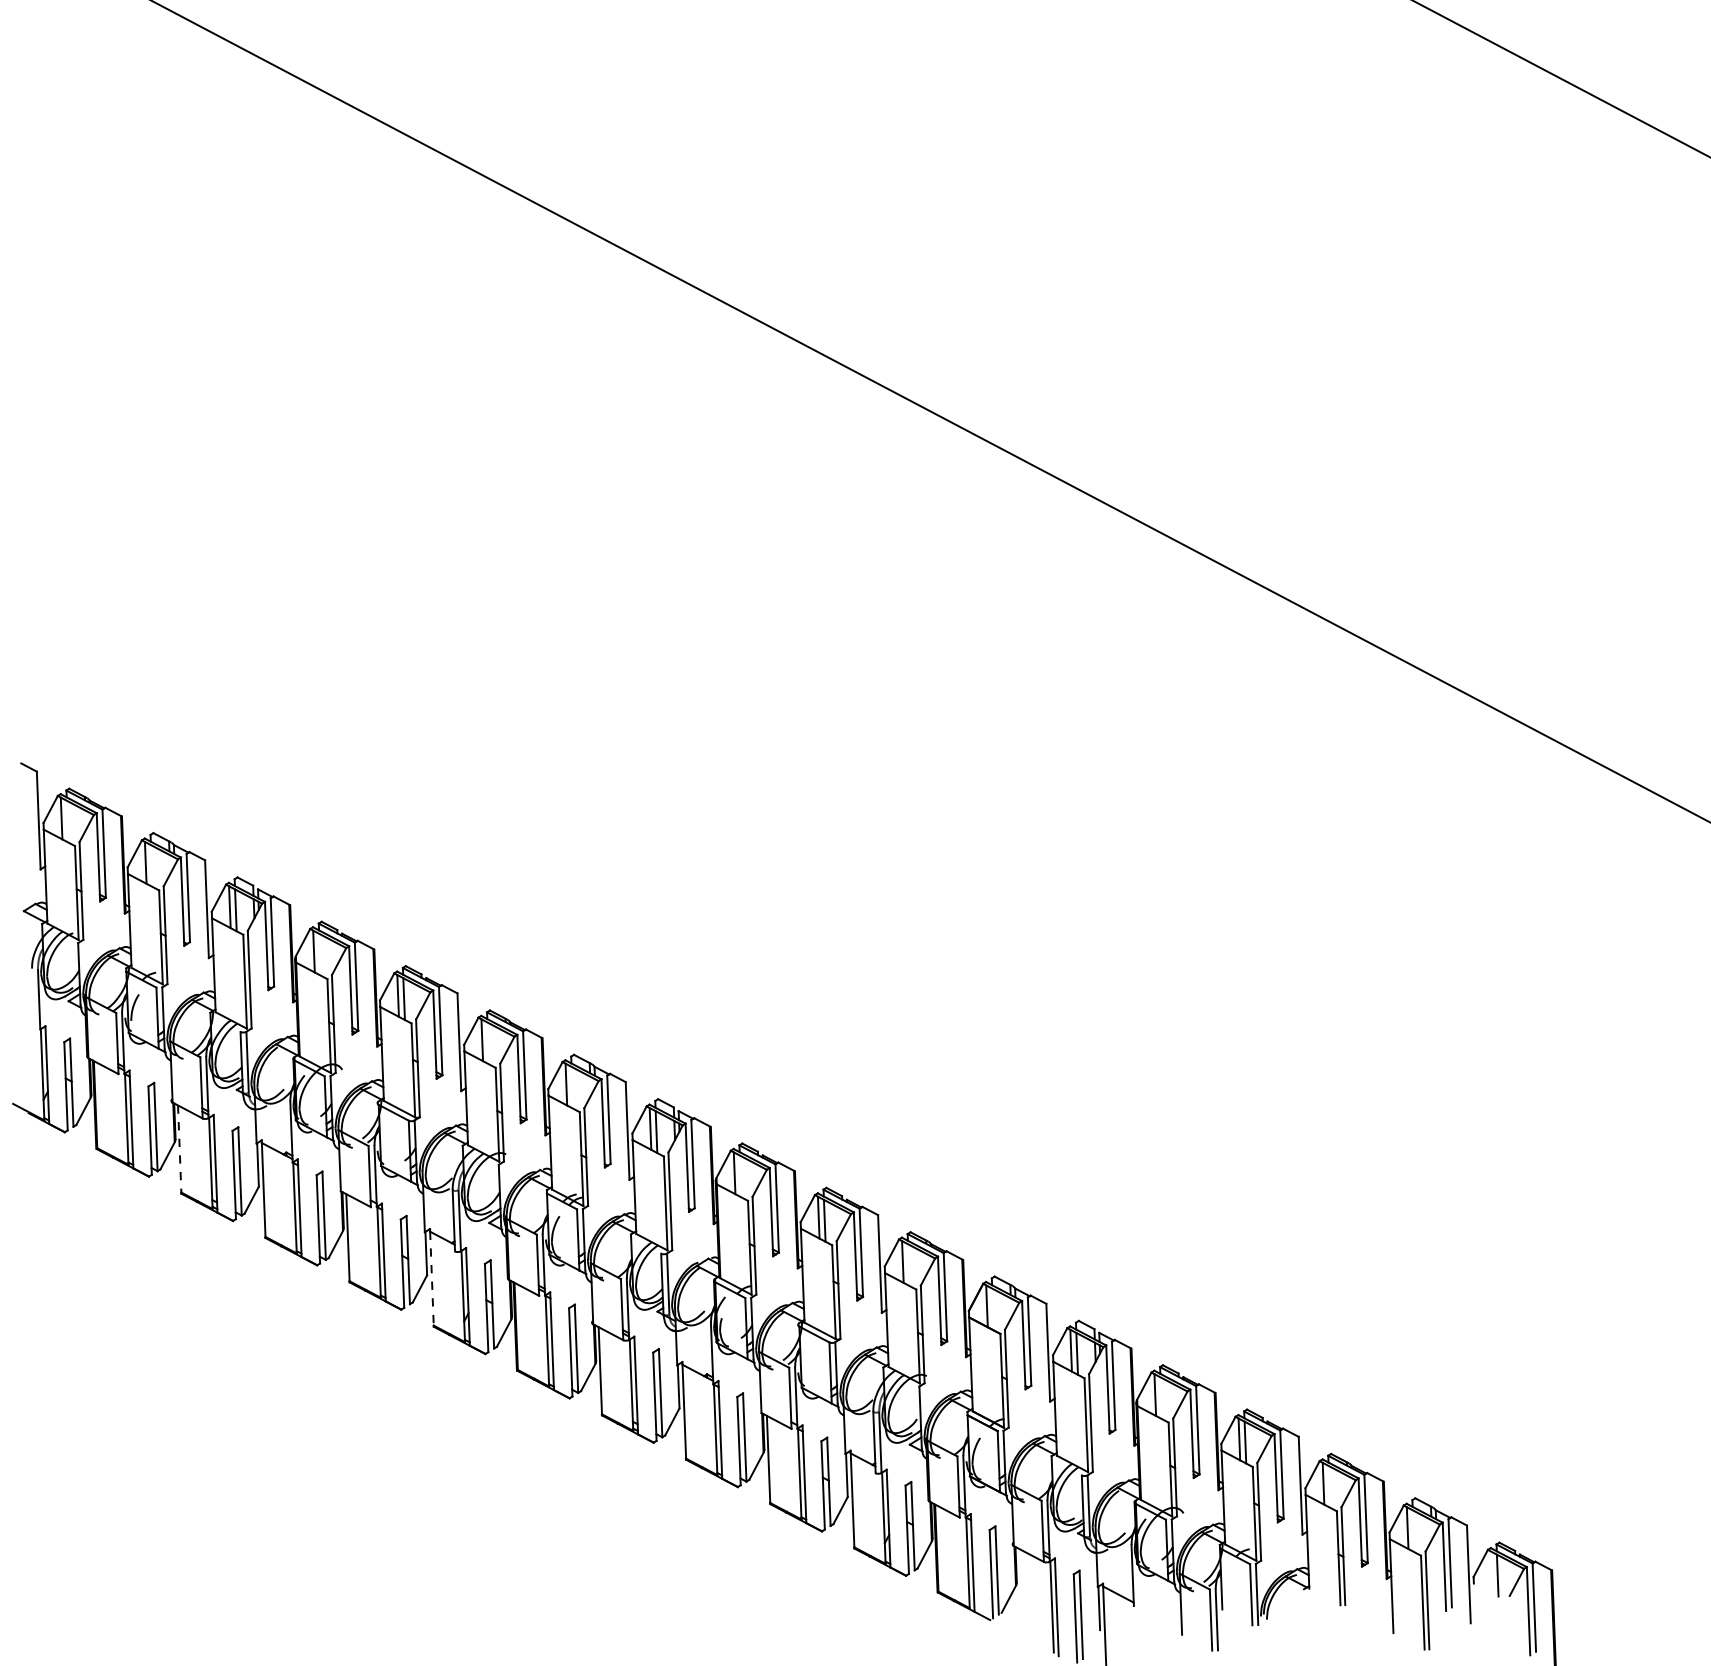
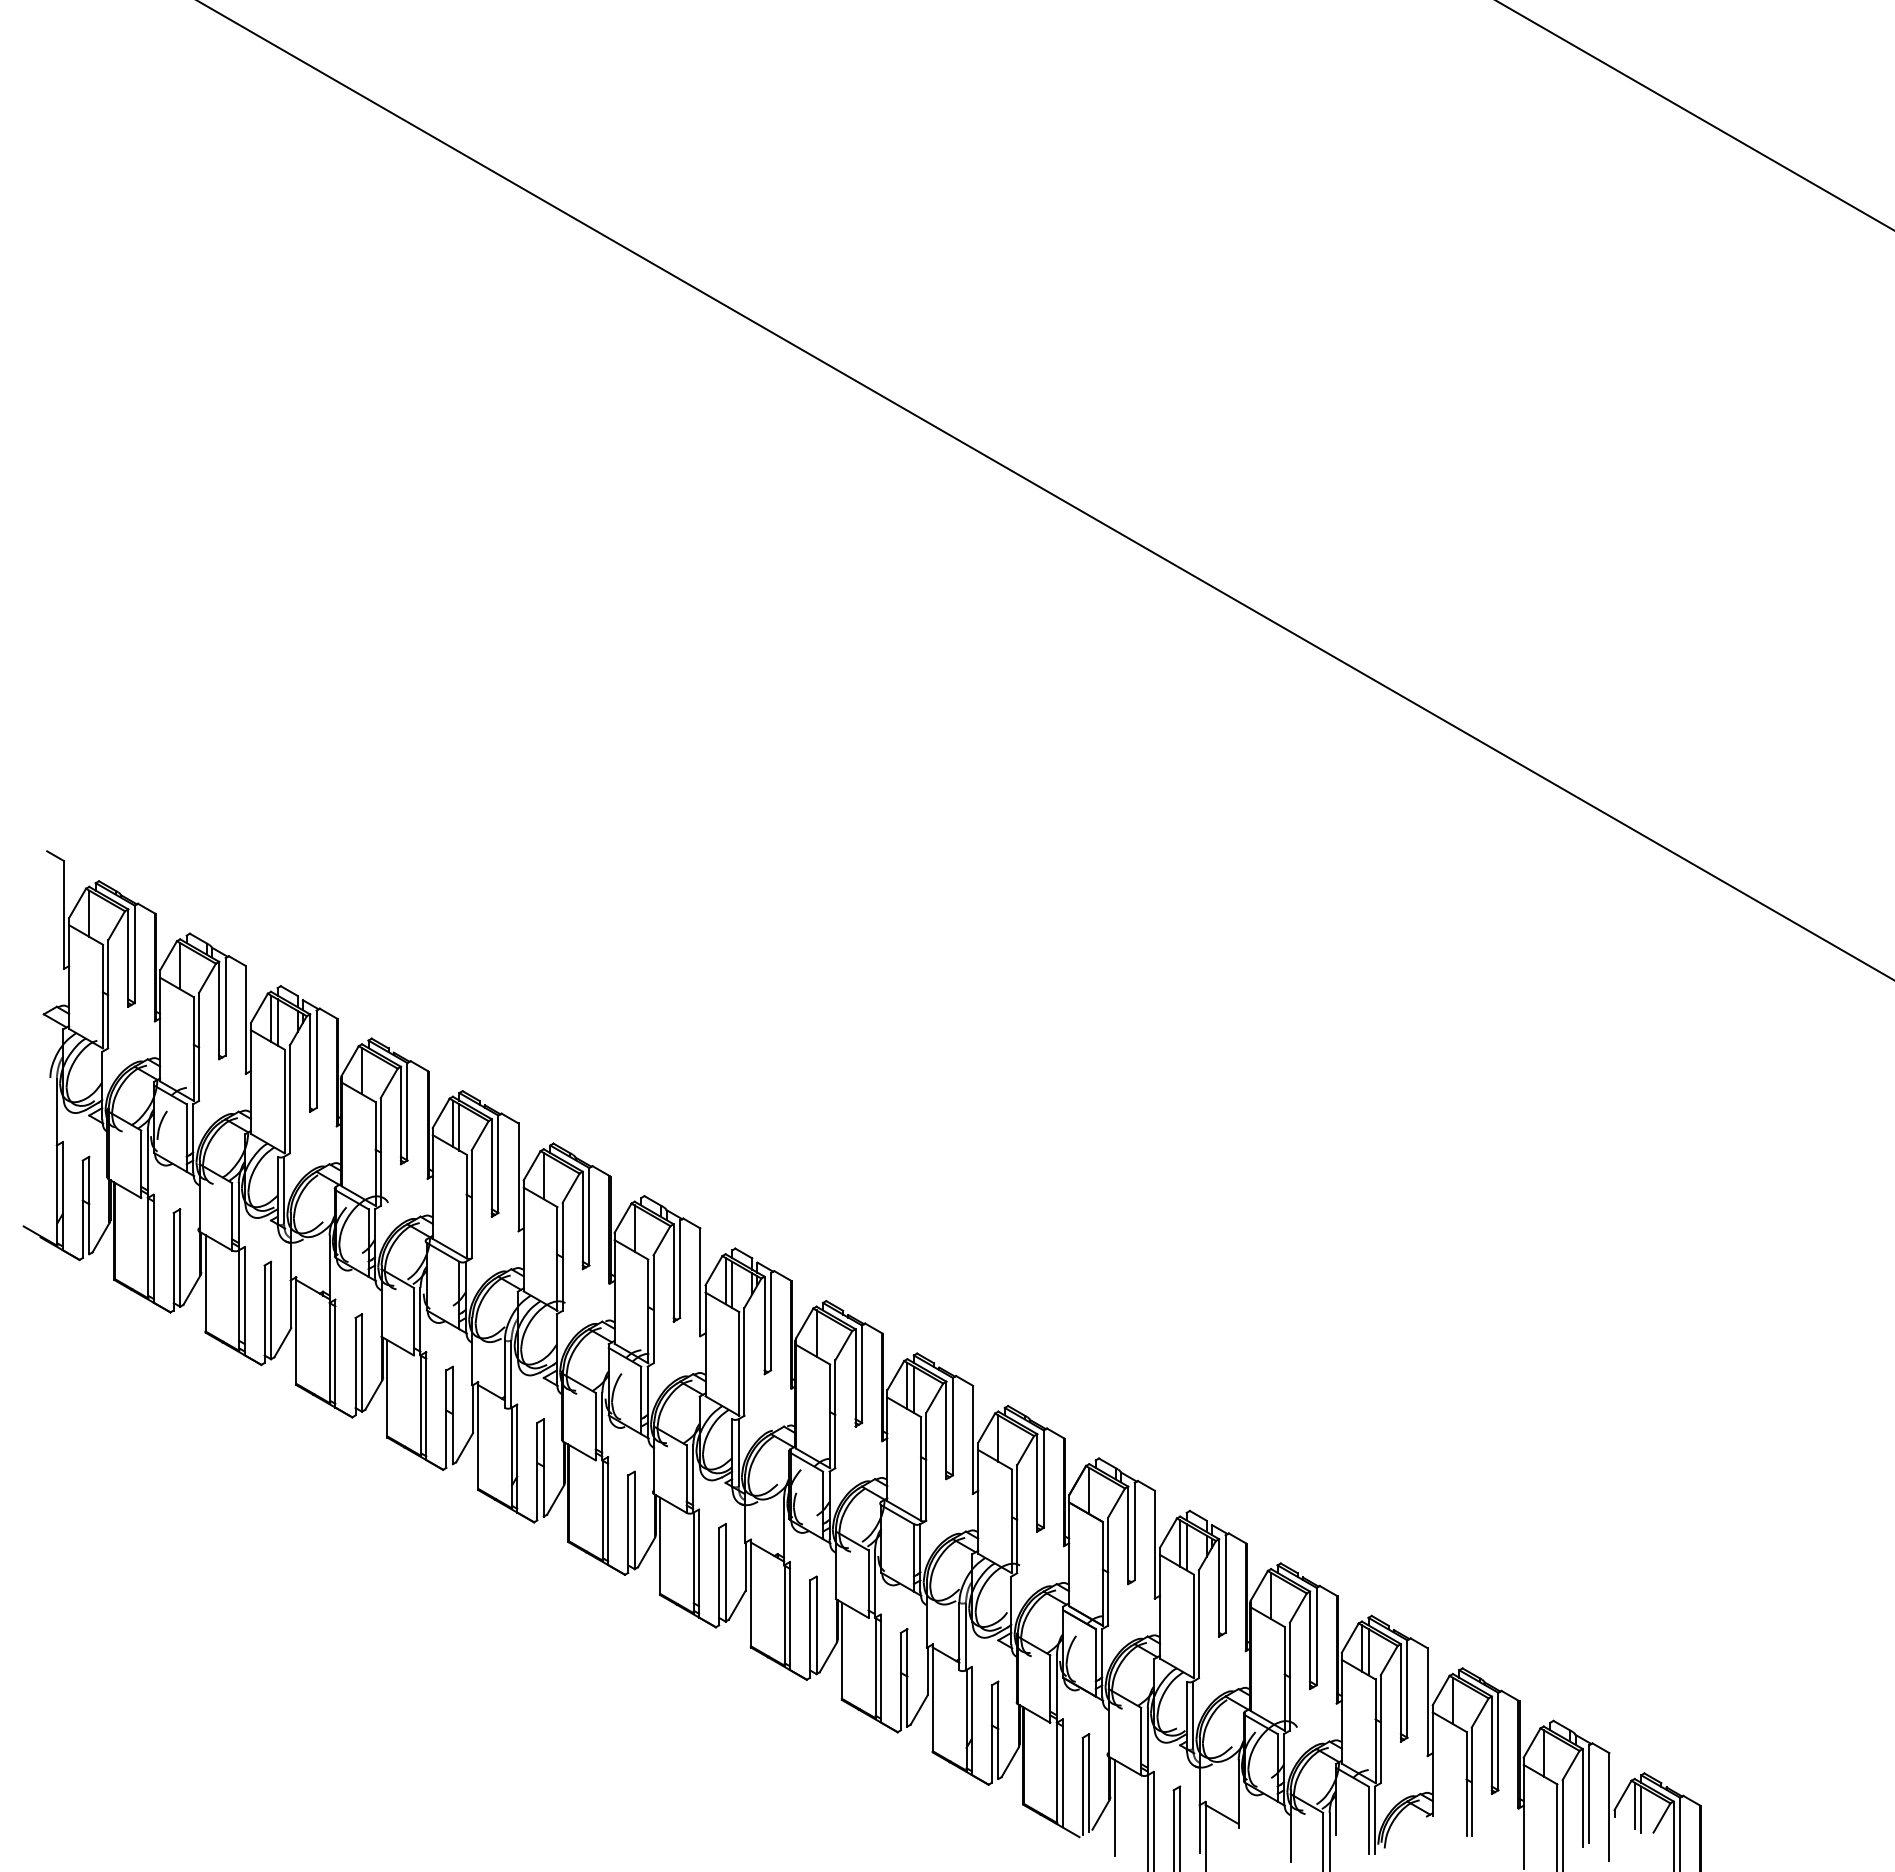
line: (179, 1149) -> (205, 1283), dashed -> solid
line: (432, 1278) -> (478, 1436), dashed -> solid
line: (1491, 1572) -> (1634, 1805), added
line: (1020, 1592) -> (1114, 1807), added

